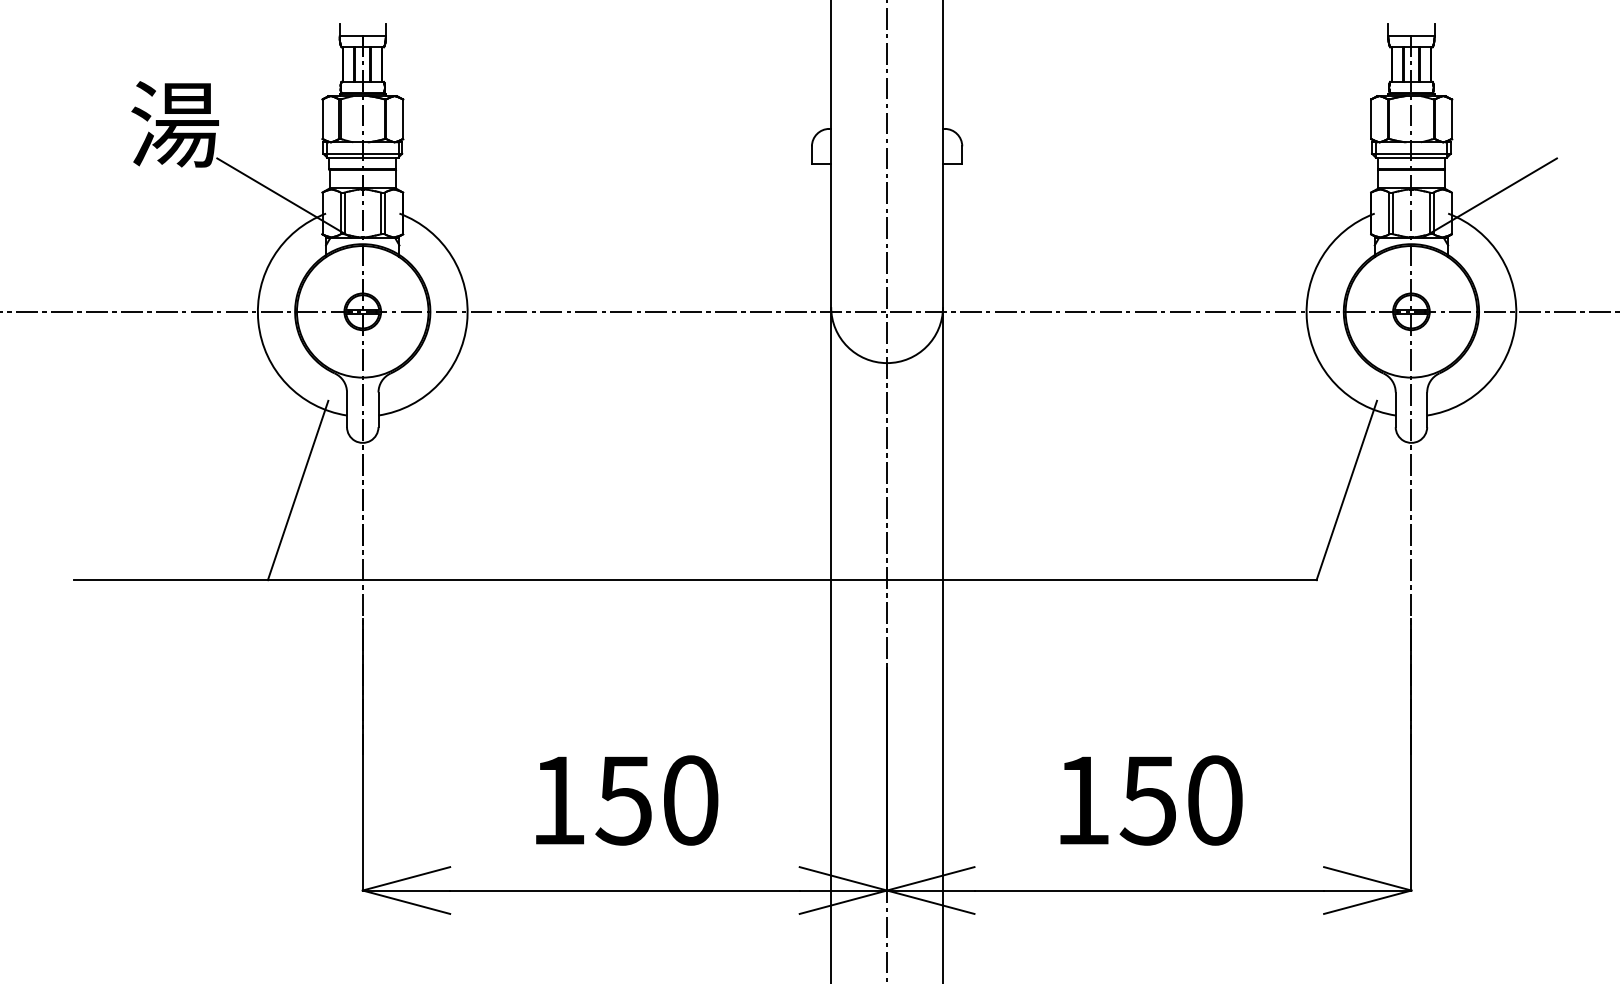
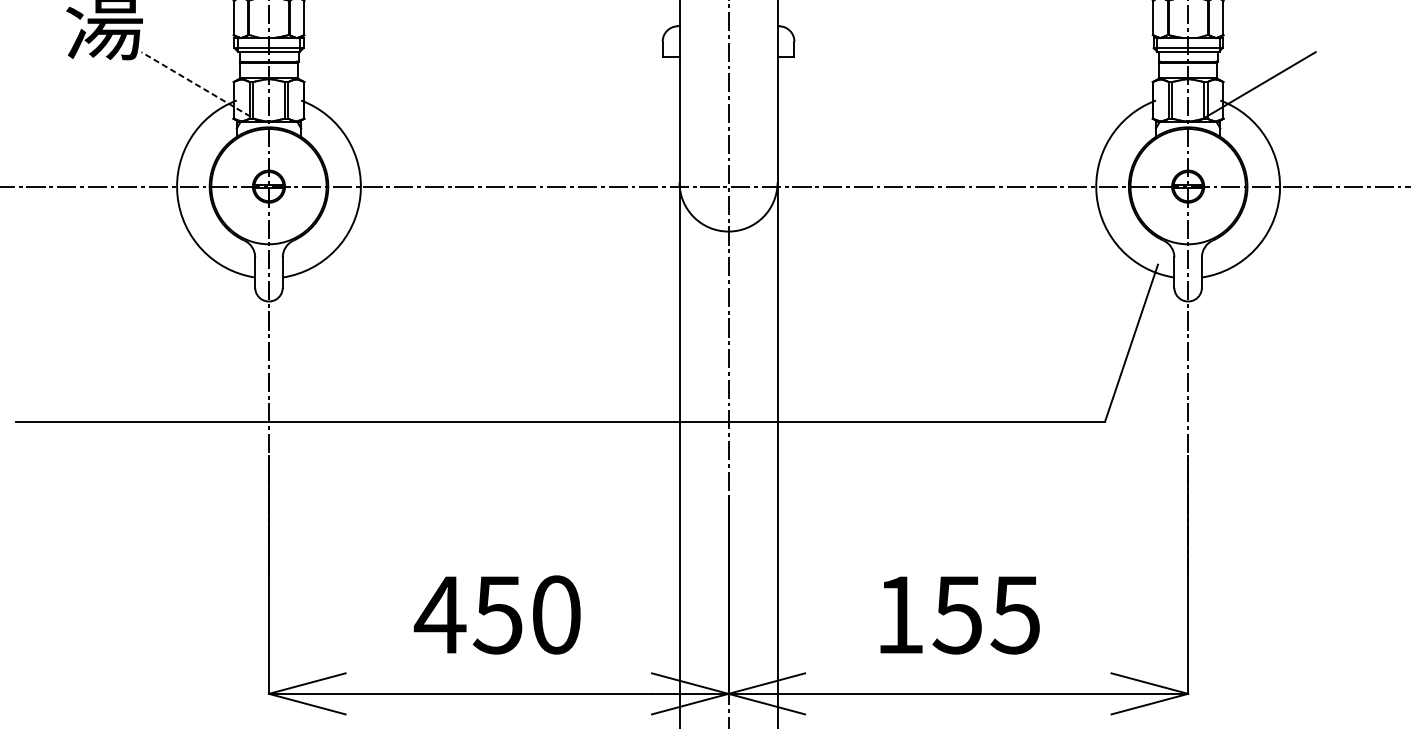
line: (284, 197) -> (200, 86), solid -> dashed
line: (297, 490) -> (211, 343), removed
text: (558, 800) -> (440, 614), 150 -> 450
text: (1213, 800) -> (1014, 614), 150 -> 155

